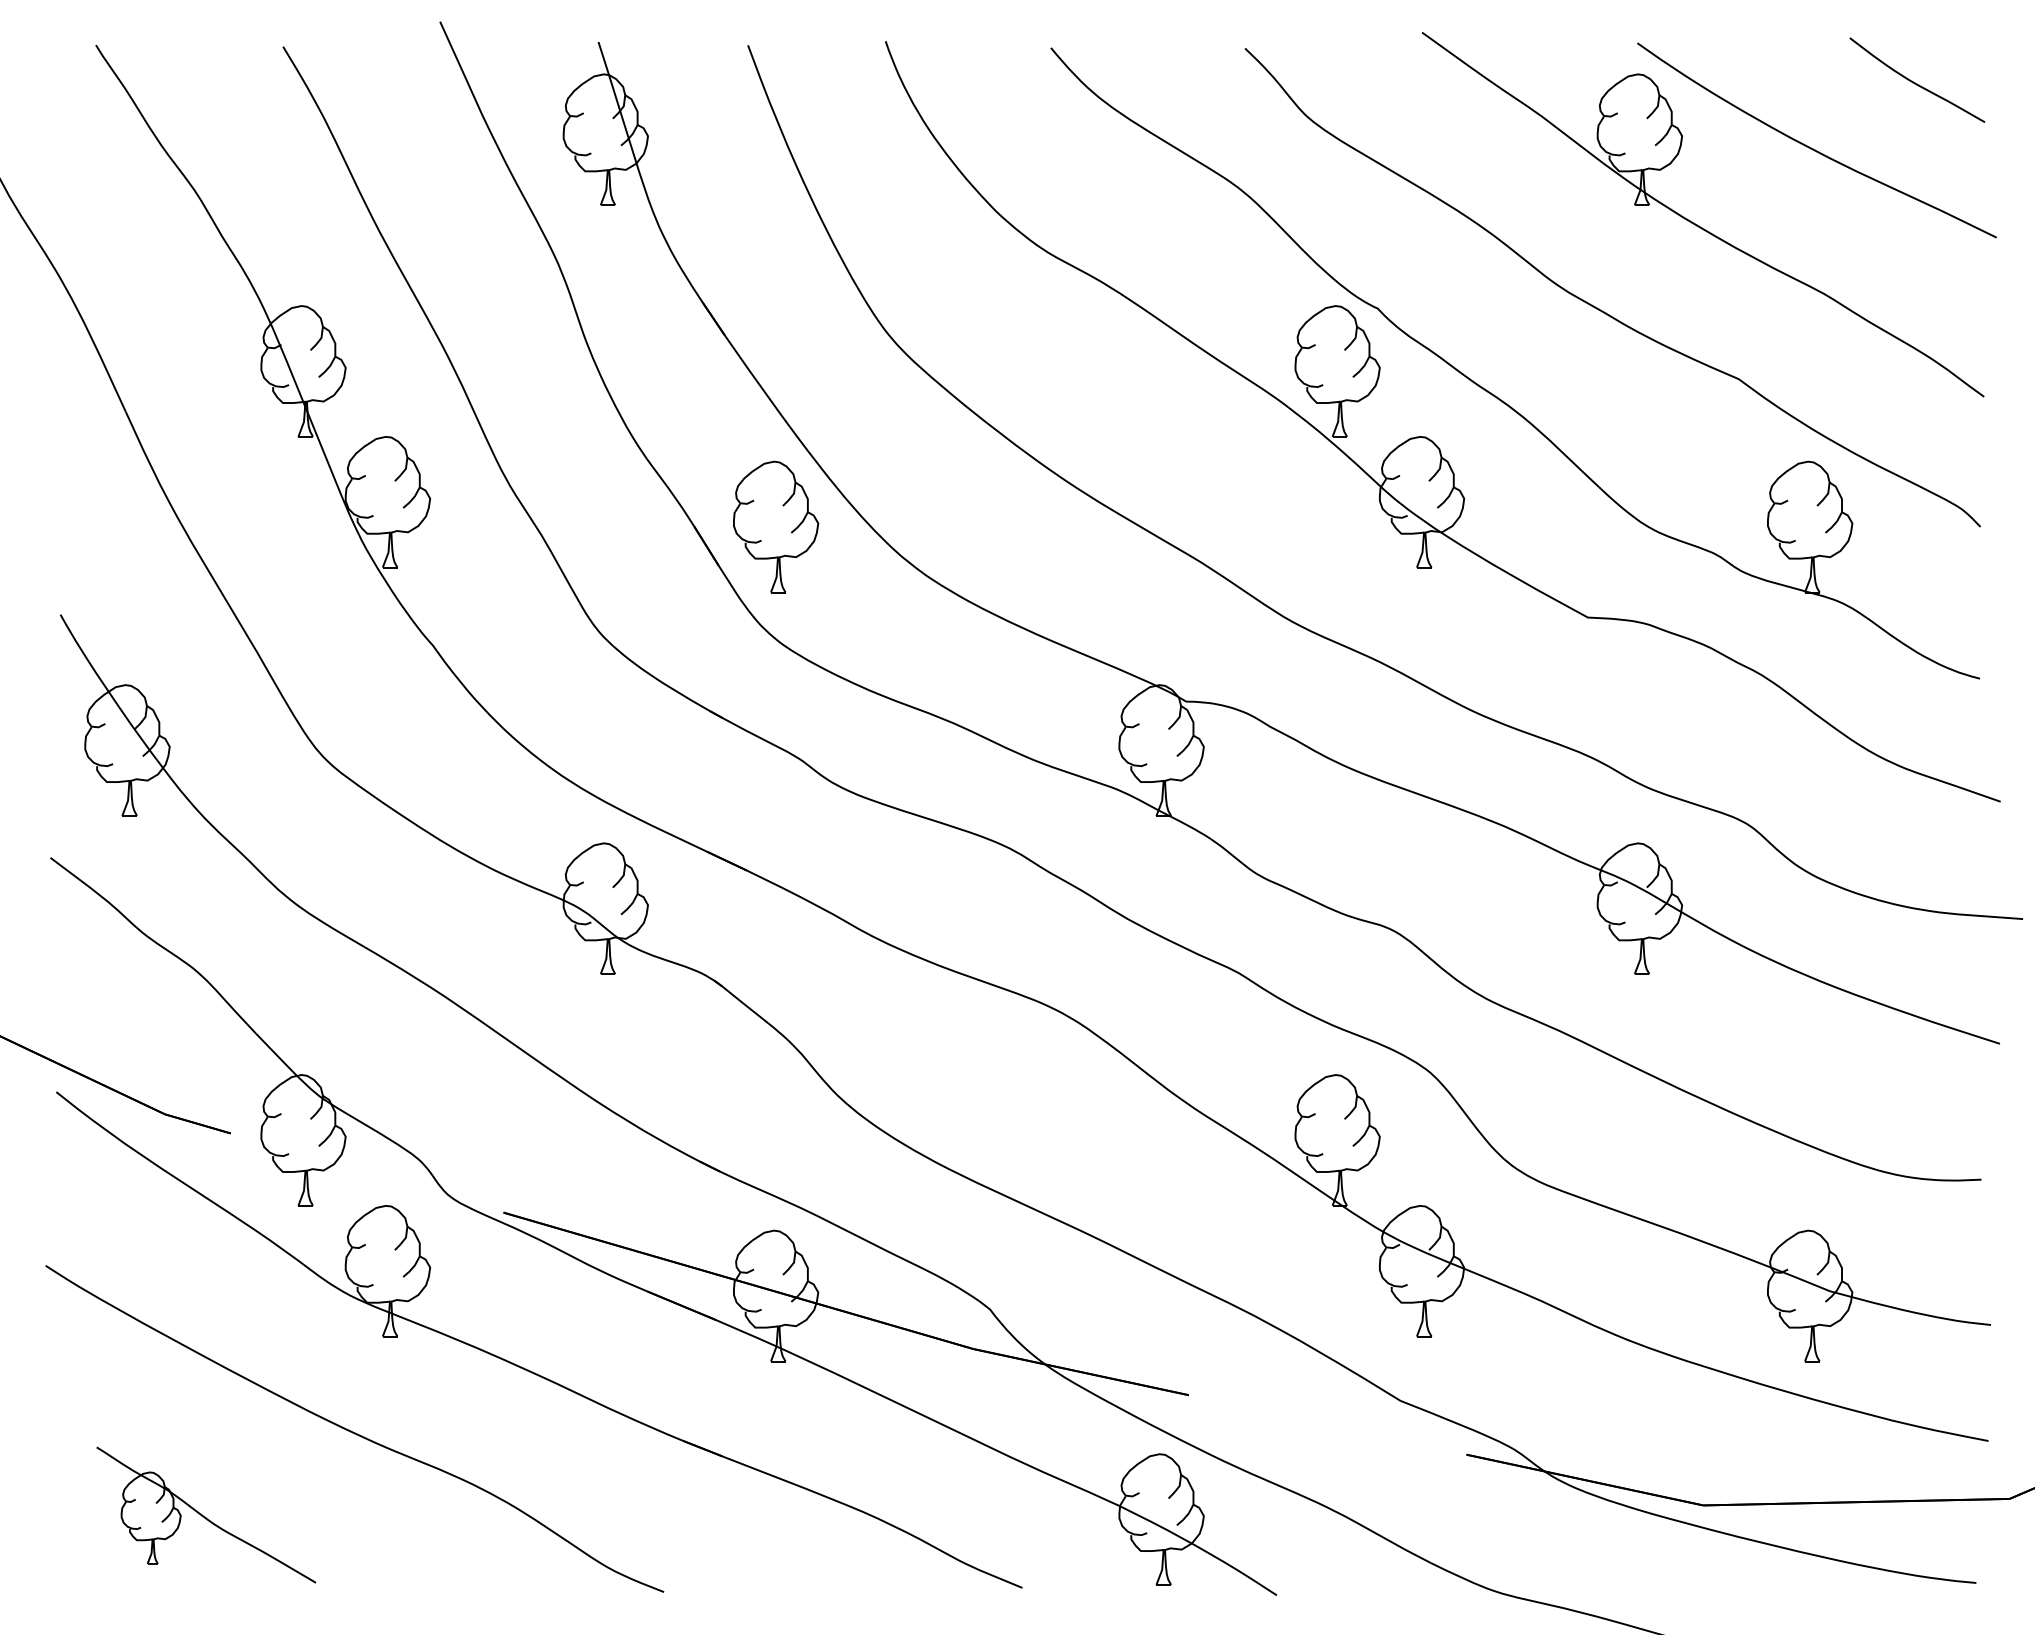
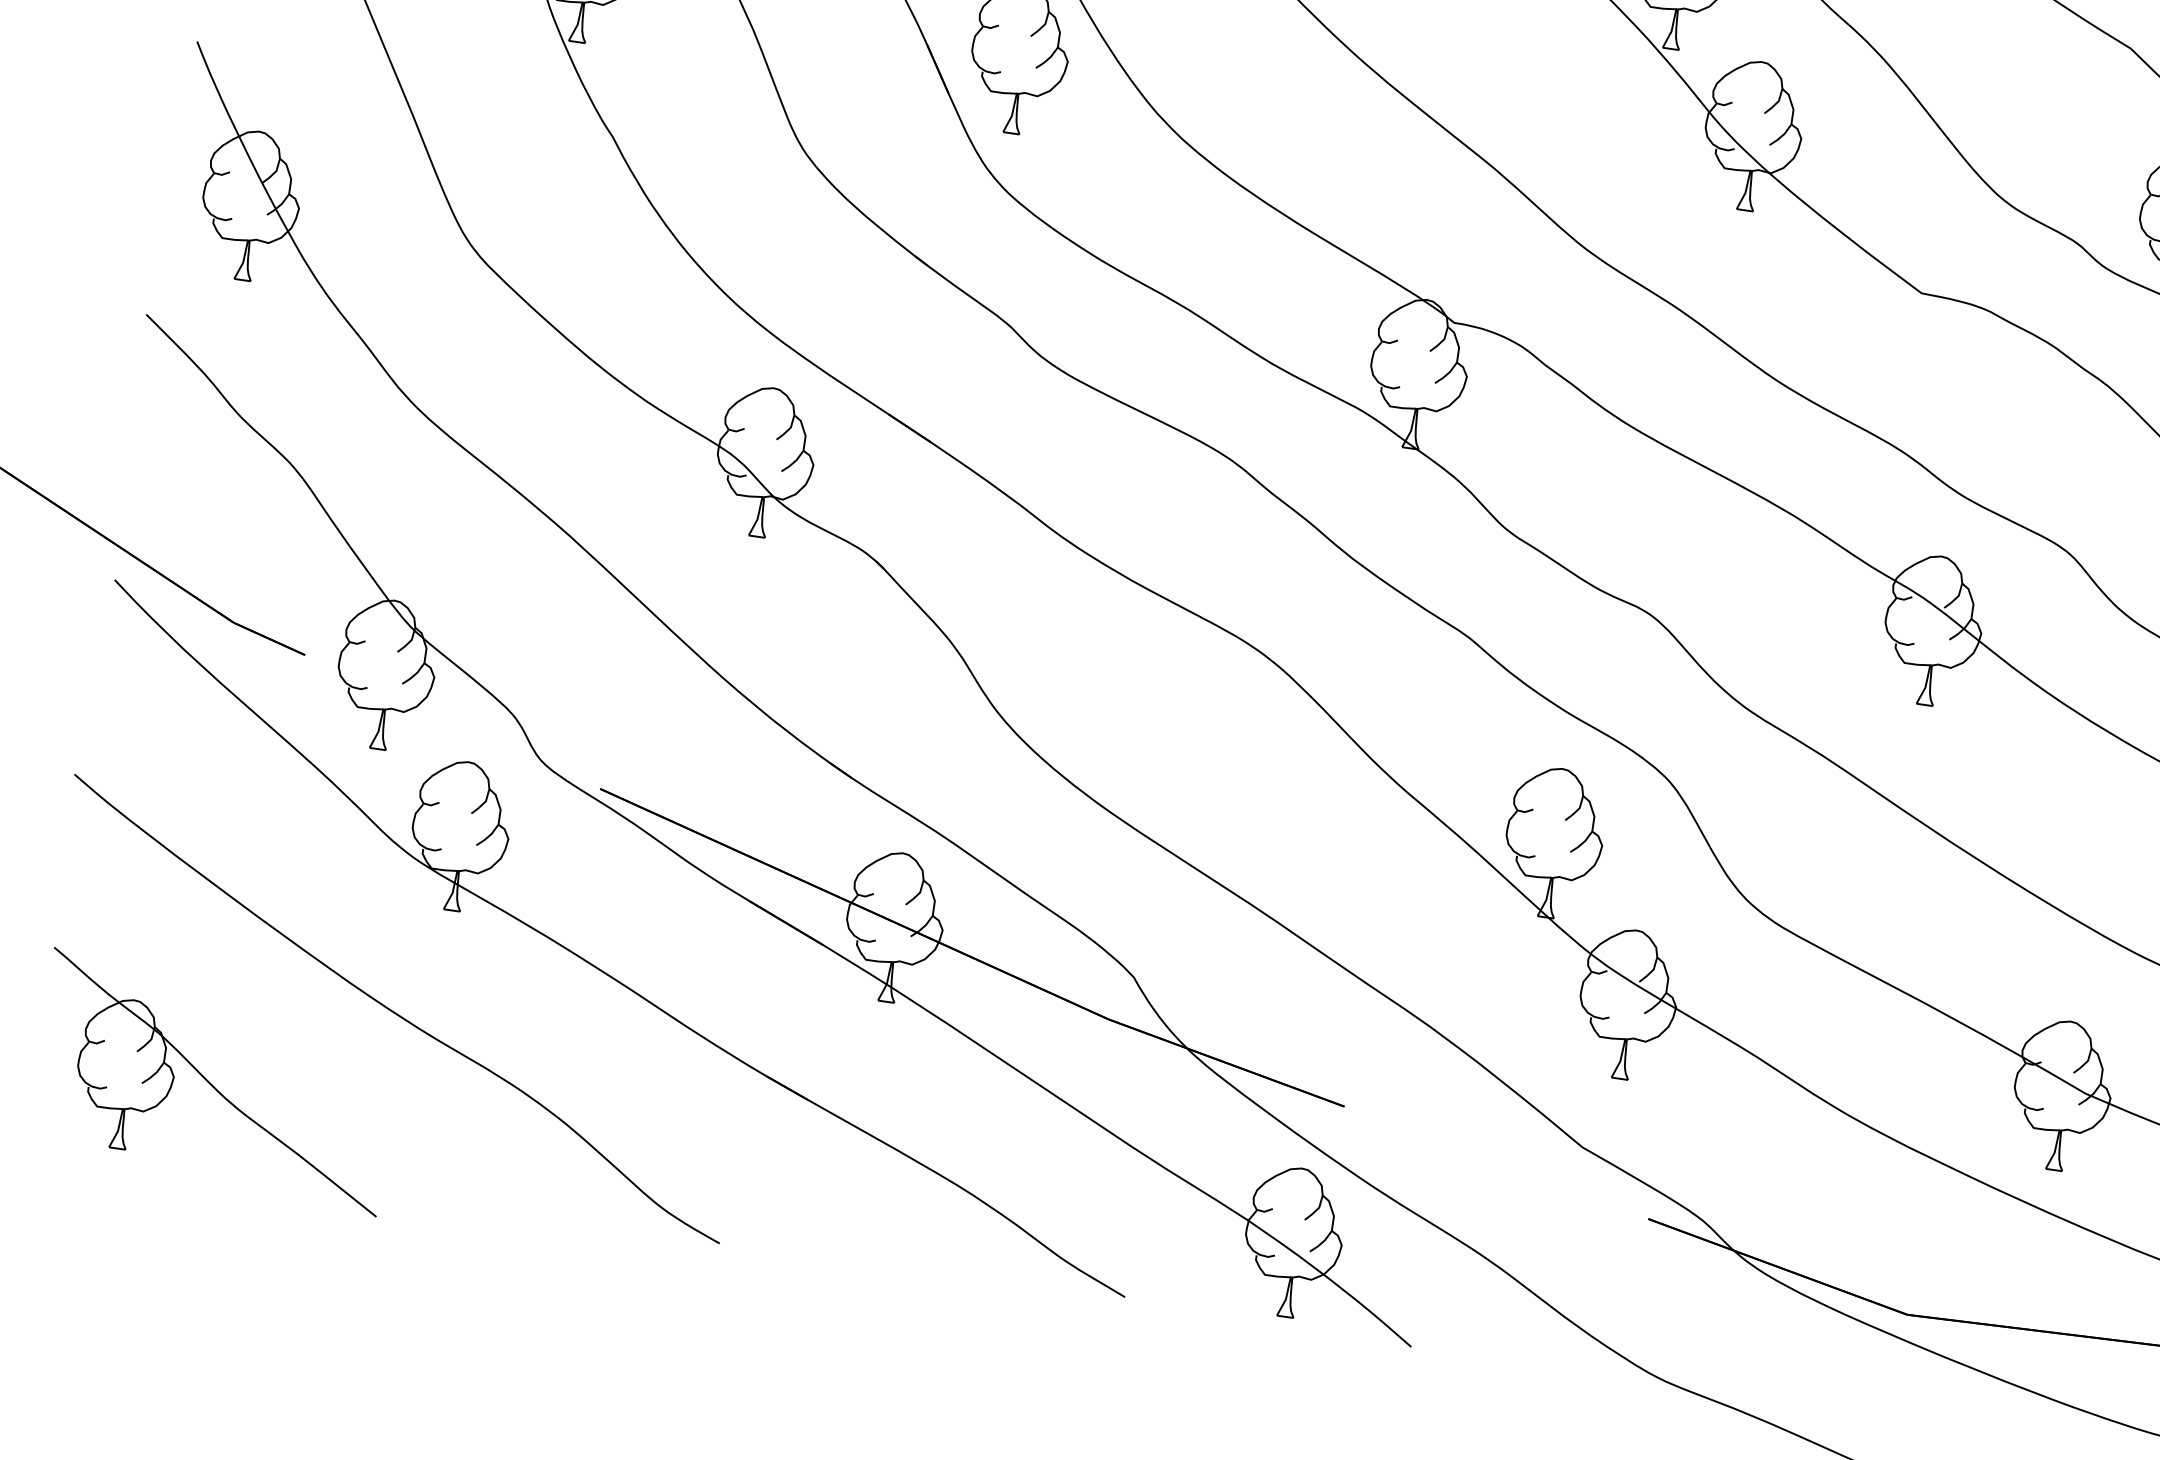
part: (206, 1514) -> (215, 1081), size x1.43

